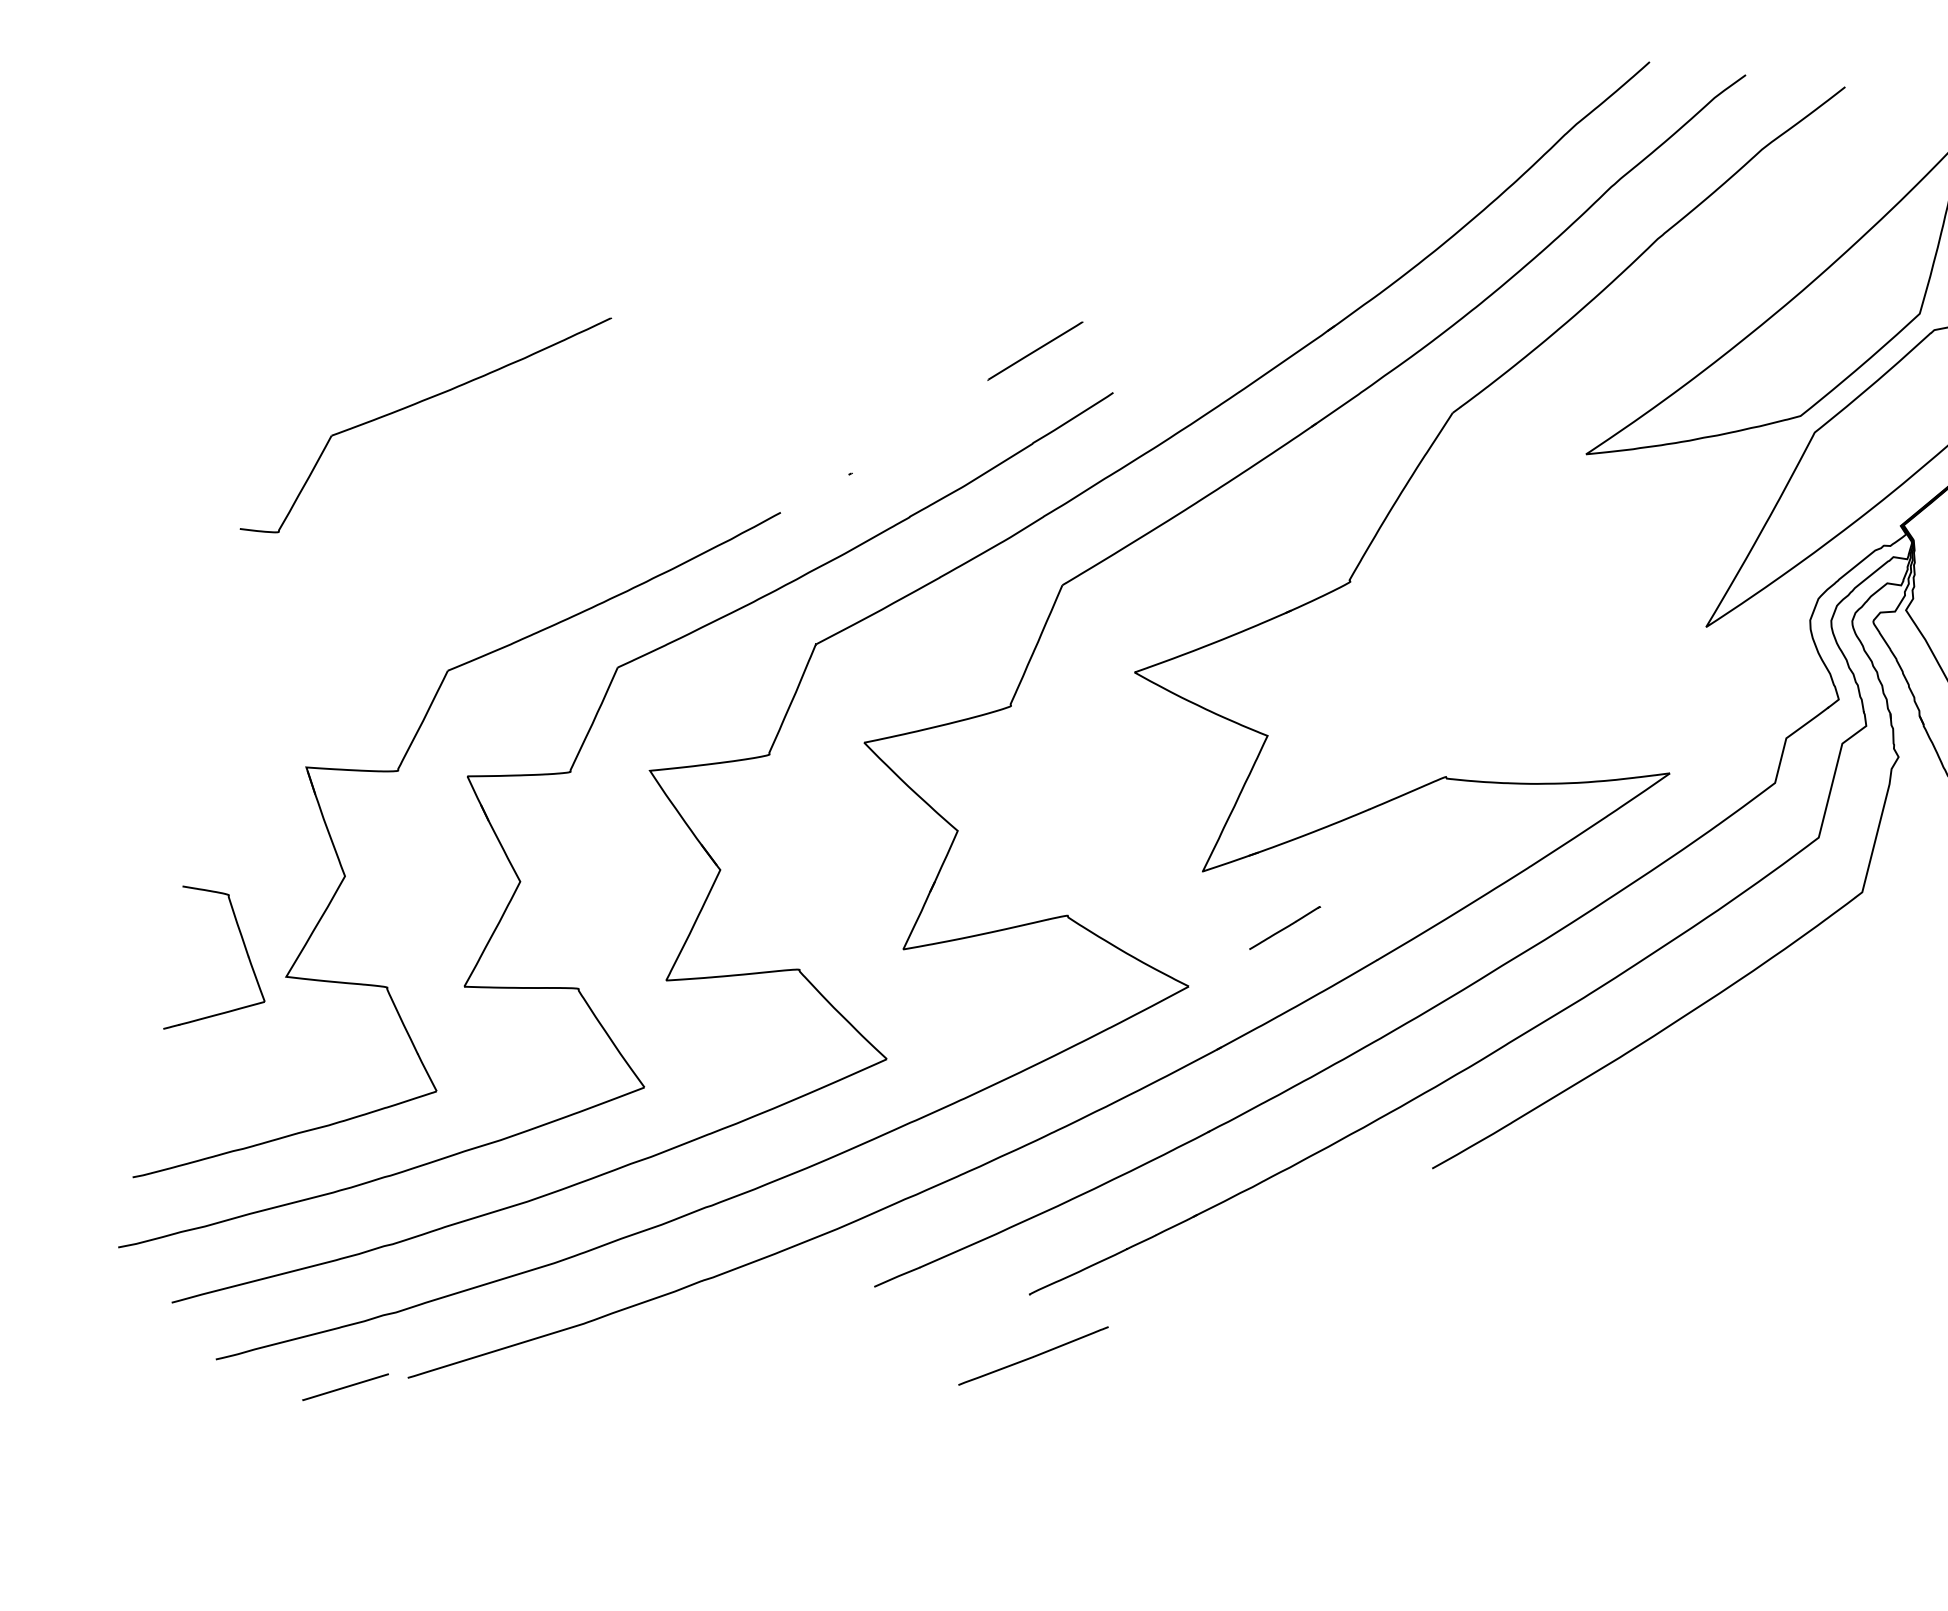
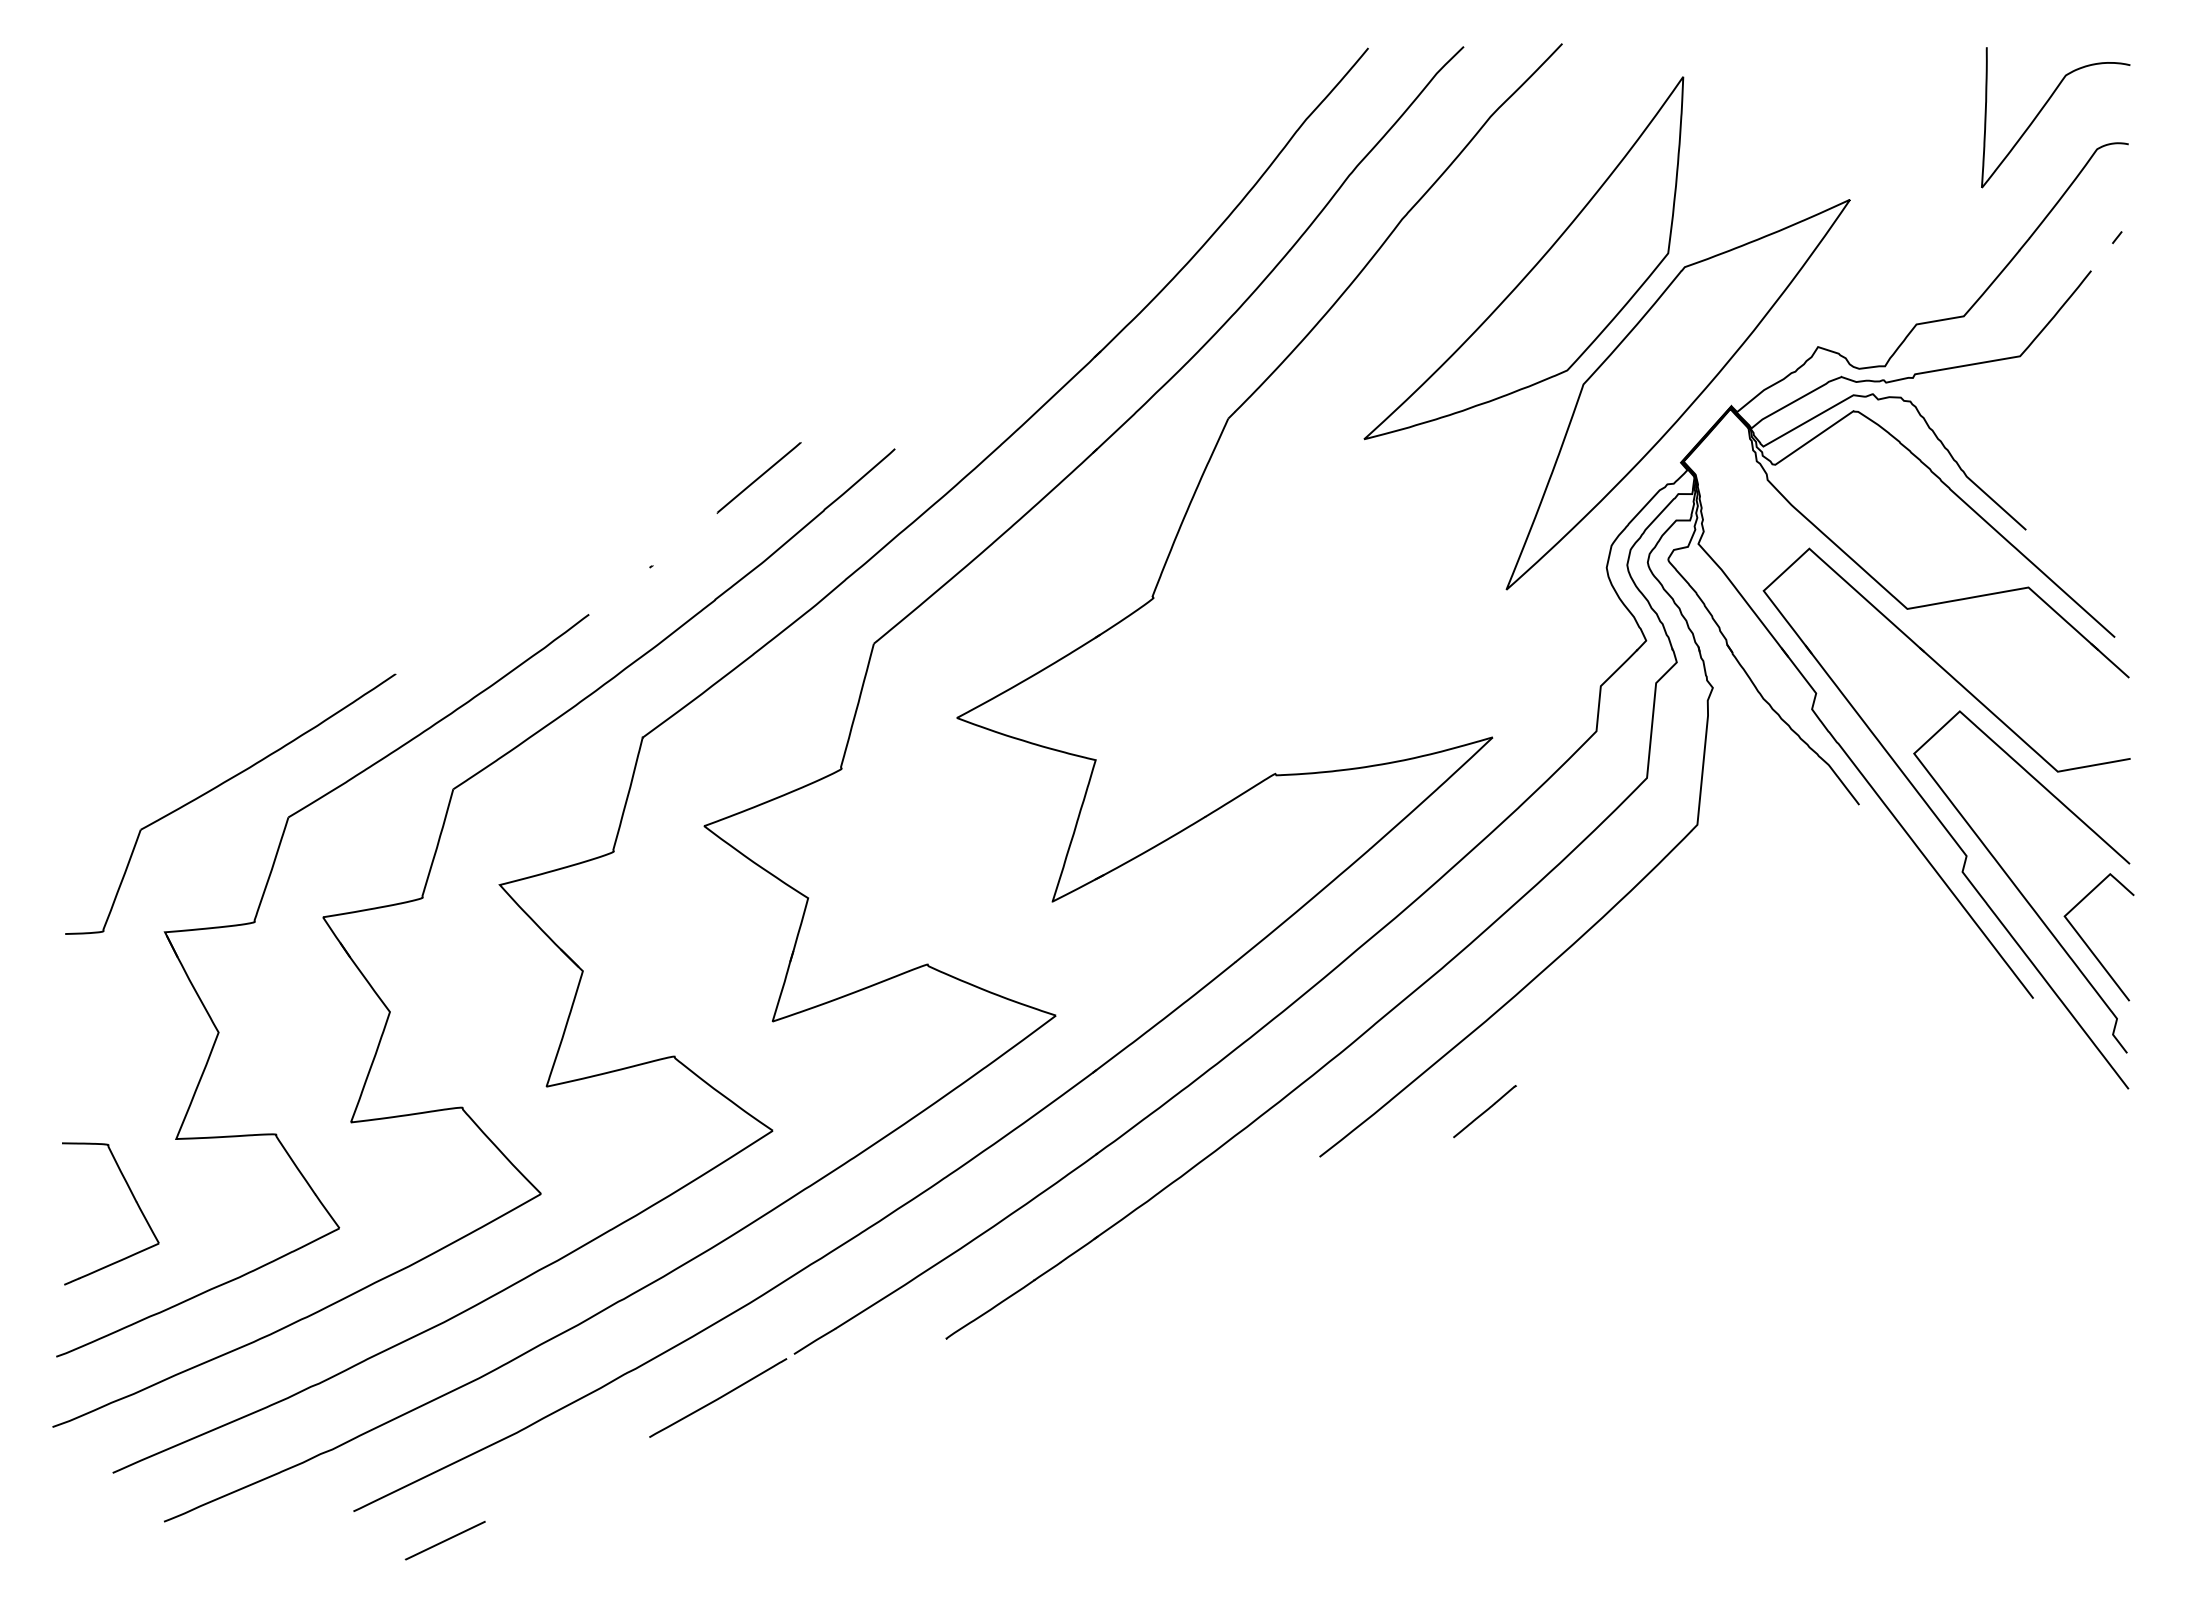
line: (1034, 350) -> (758, 477), moved
part: (419, 403) -> (221, 785), moved
line: (1284, 927) -> (1484, 1111), moved
part: (246, 954) -> (134, 1200), moved
line: (1033, 1355) -> (718, 1397), moved
line: (344, 1386) -> (444, 1540), moved

